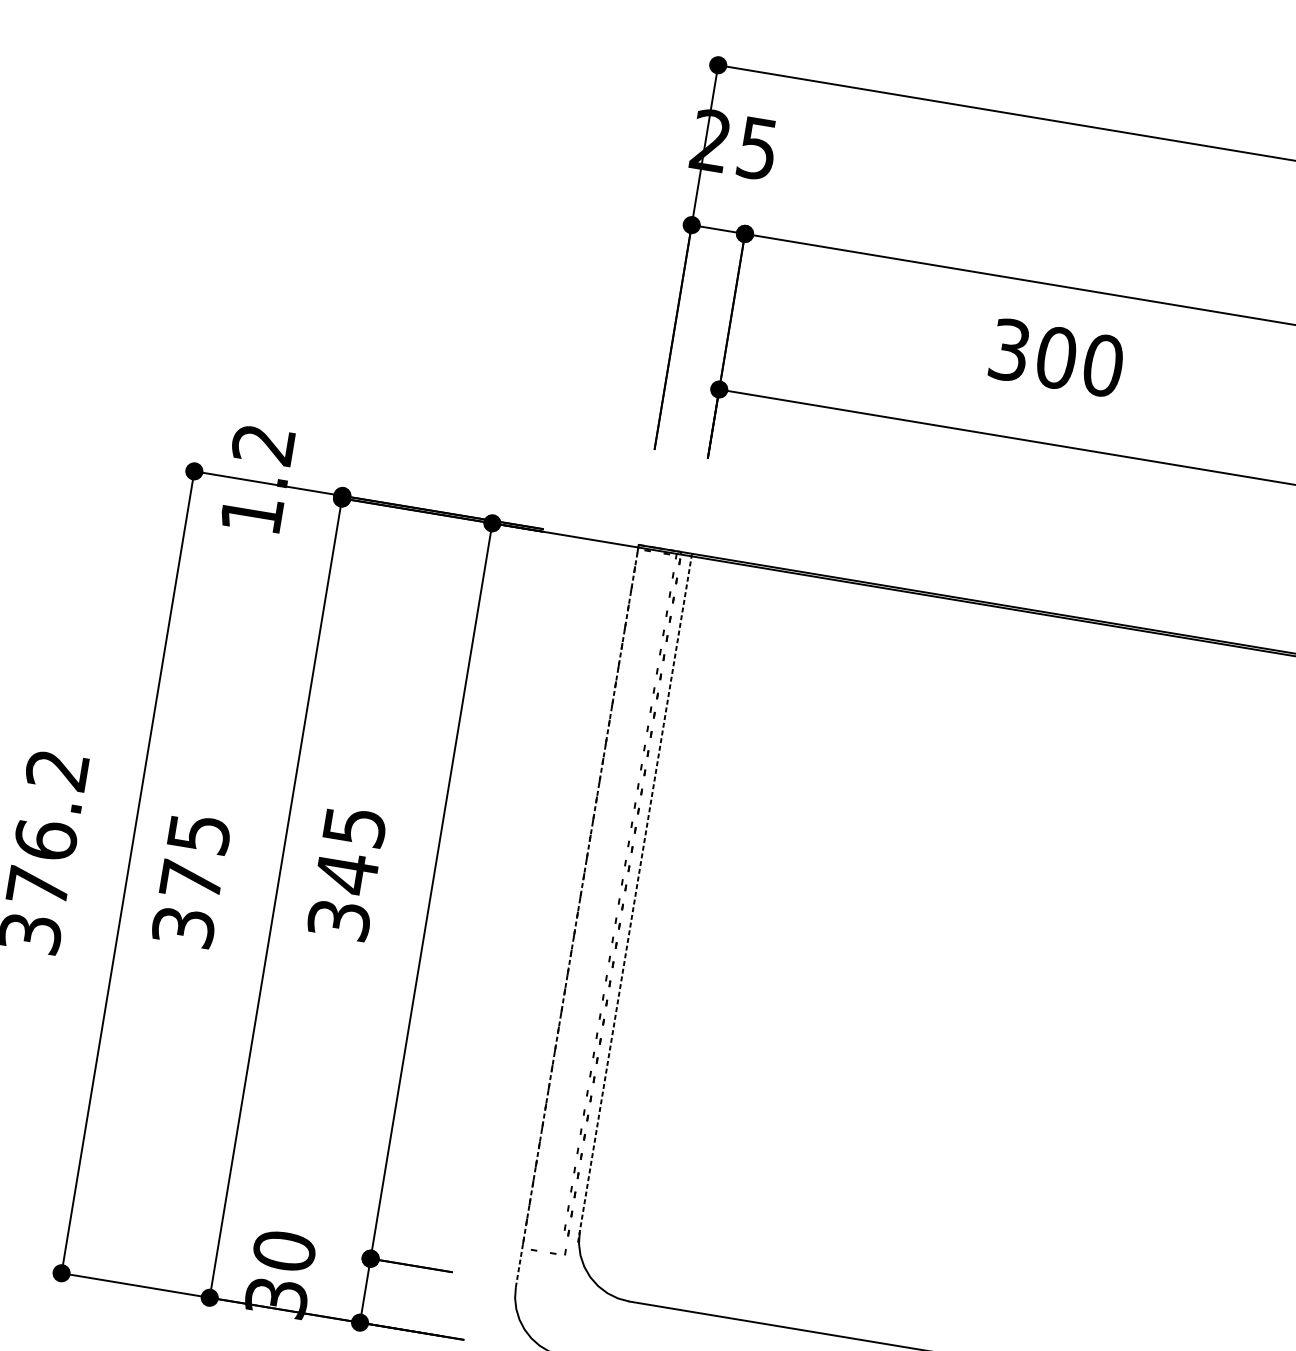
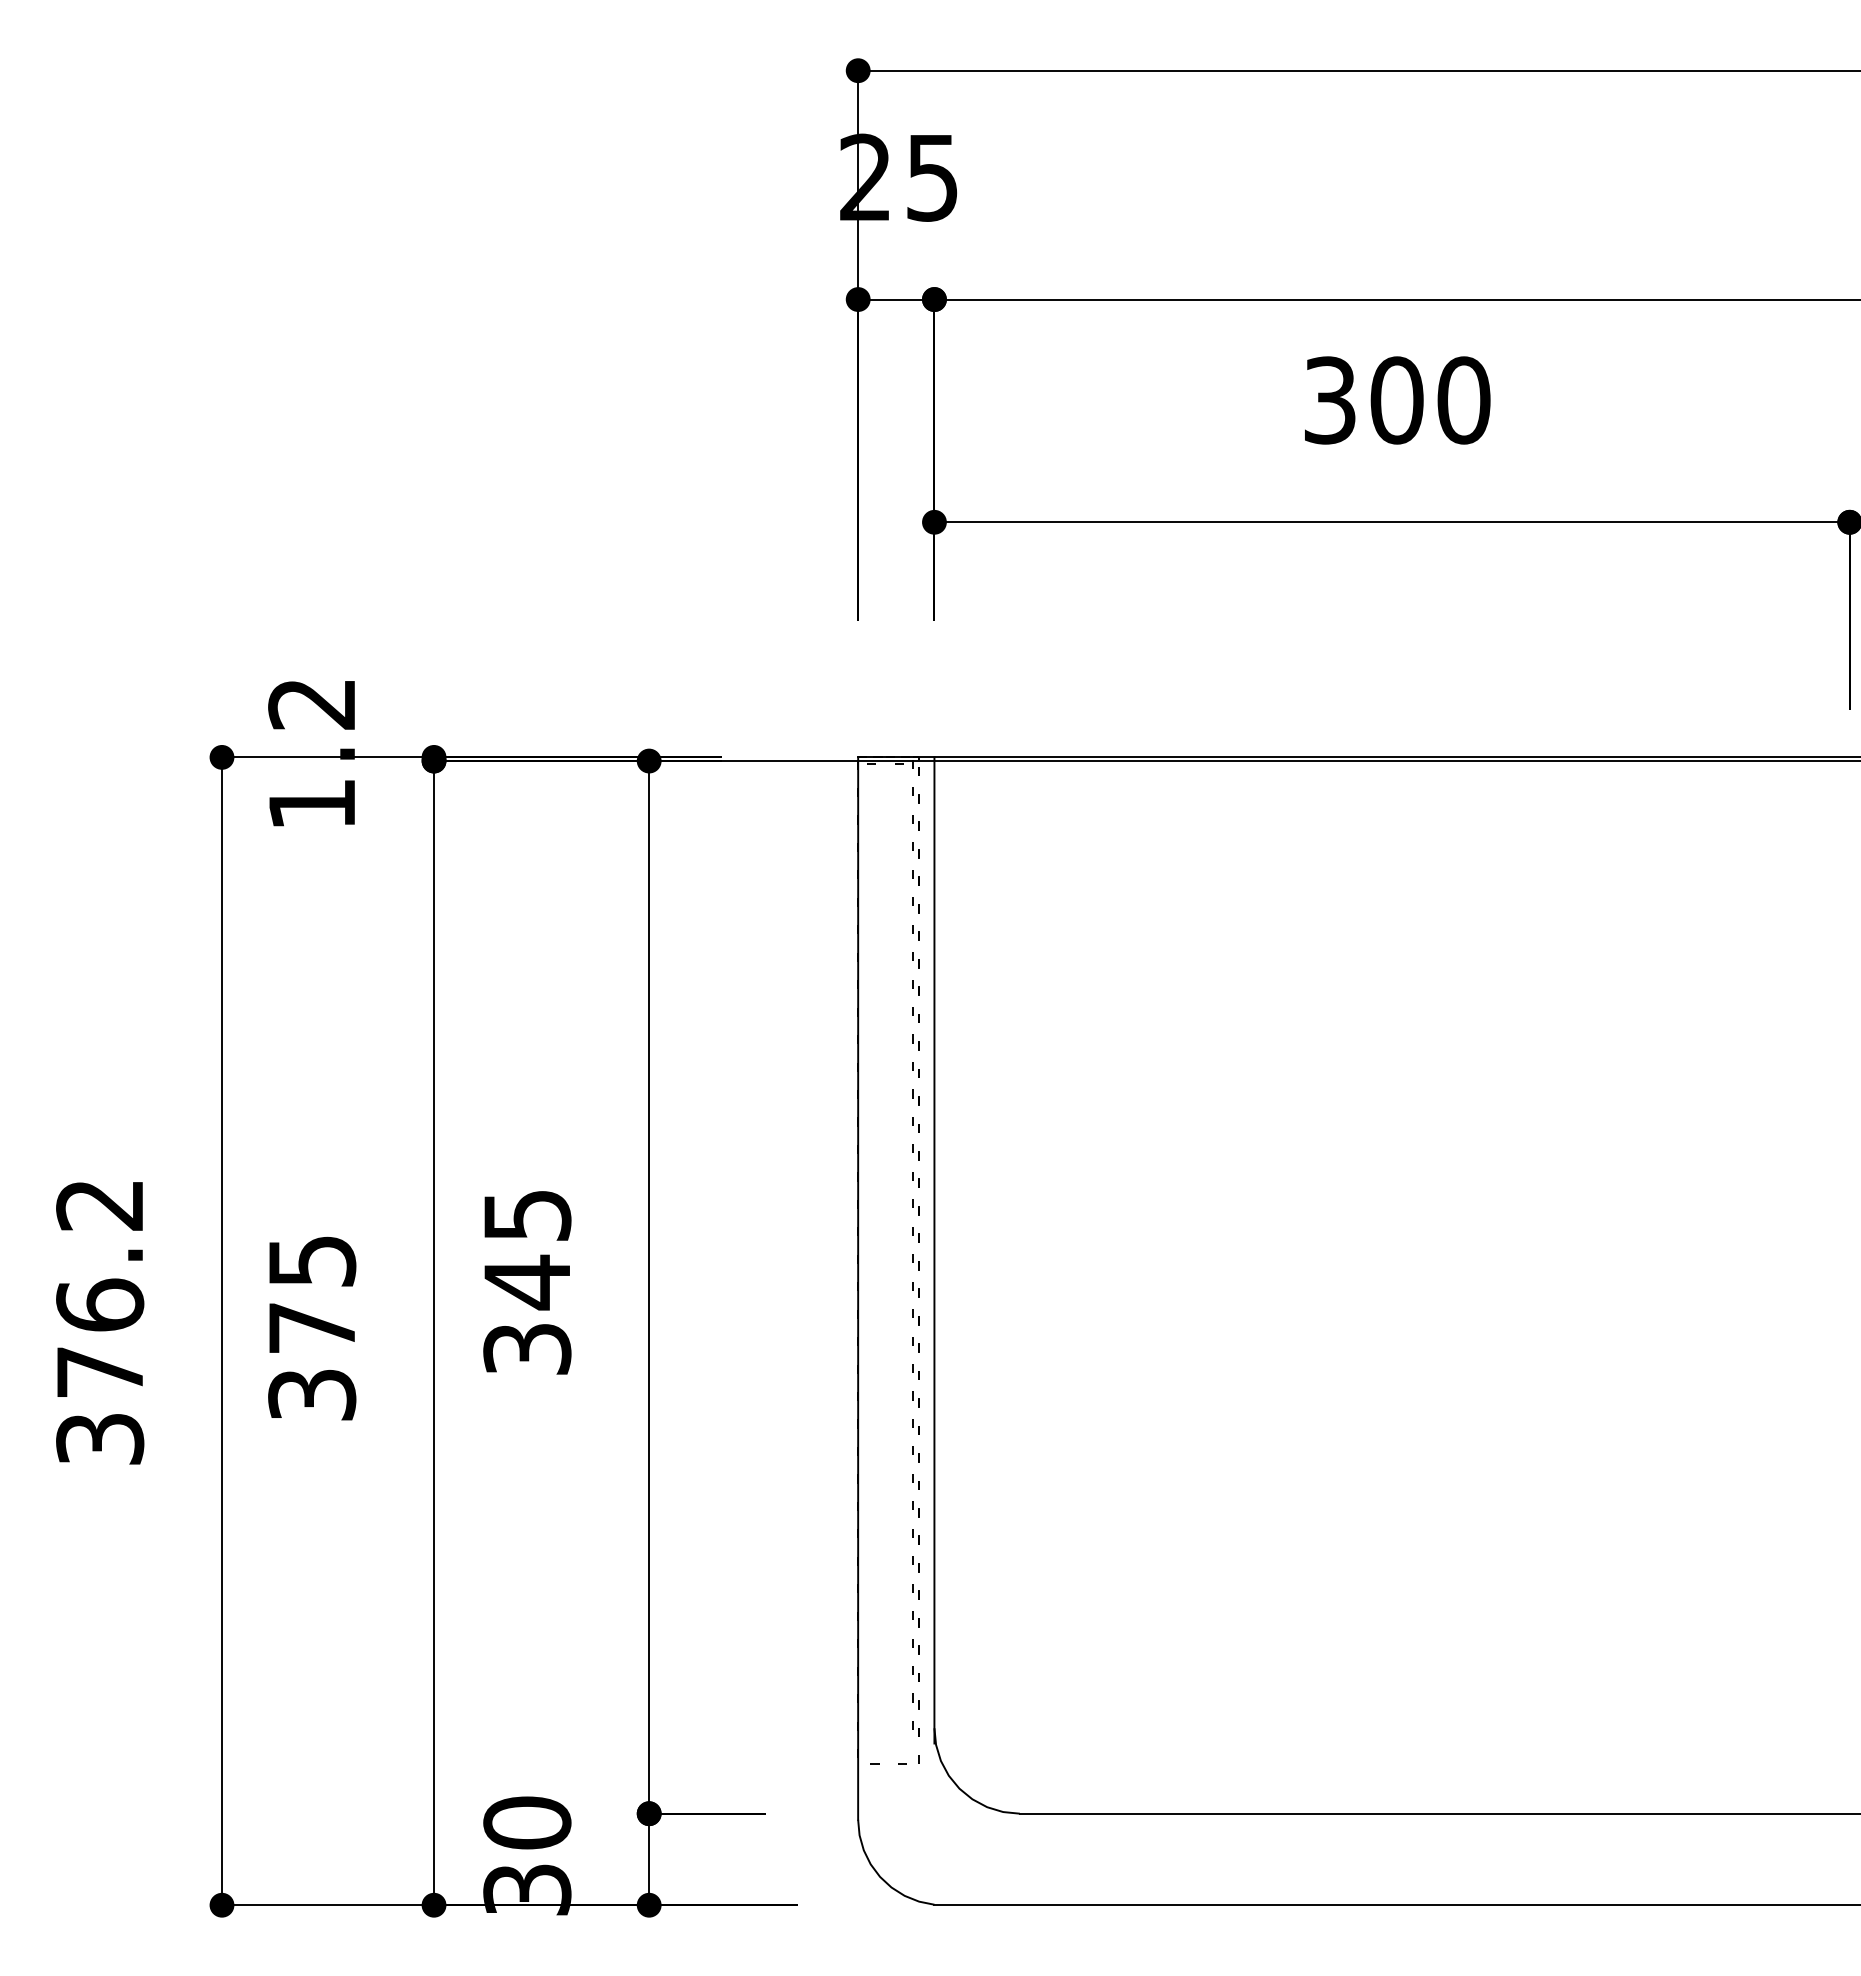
line: (635, 898) -> (934, 1250), dashed -> solid
line: (577, 916) -> (858, 1289), dashed -> solid

